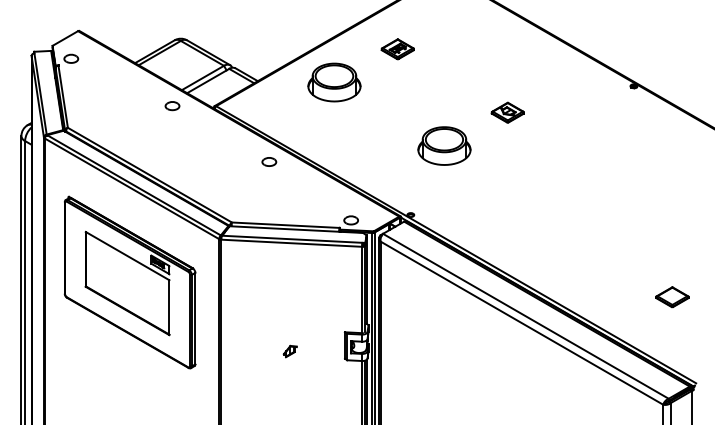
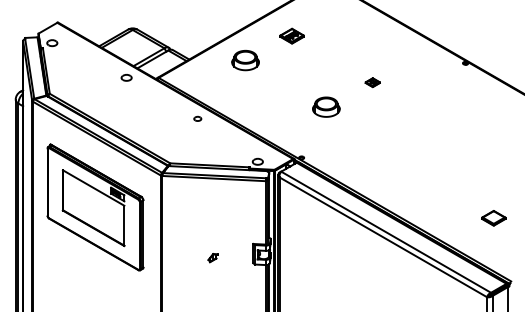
part: (334, 82) -> (245, 60), size x0.7
part: (507, 112) -> (372, 82), size x0.6
part: (444, 145) -> (326, 106), size x0.7
part: (269, 161) -> (197, 118), size x0.7

